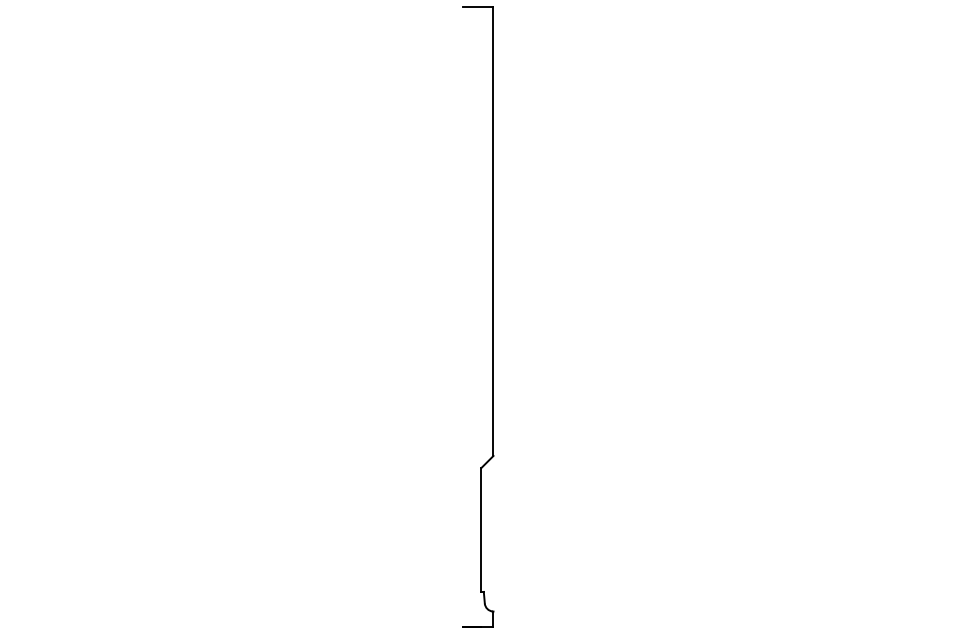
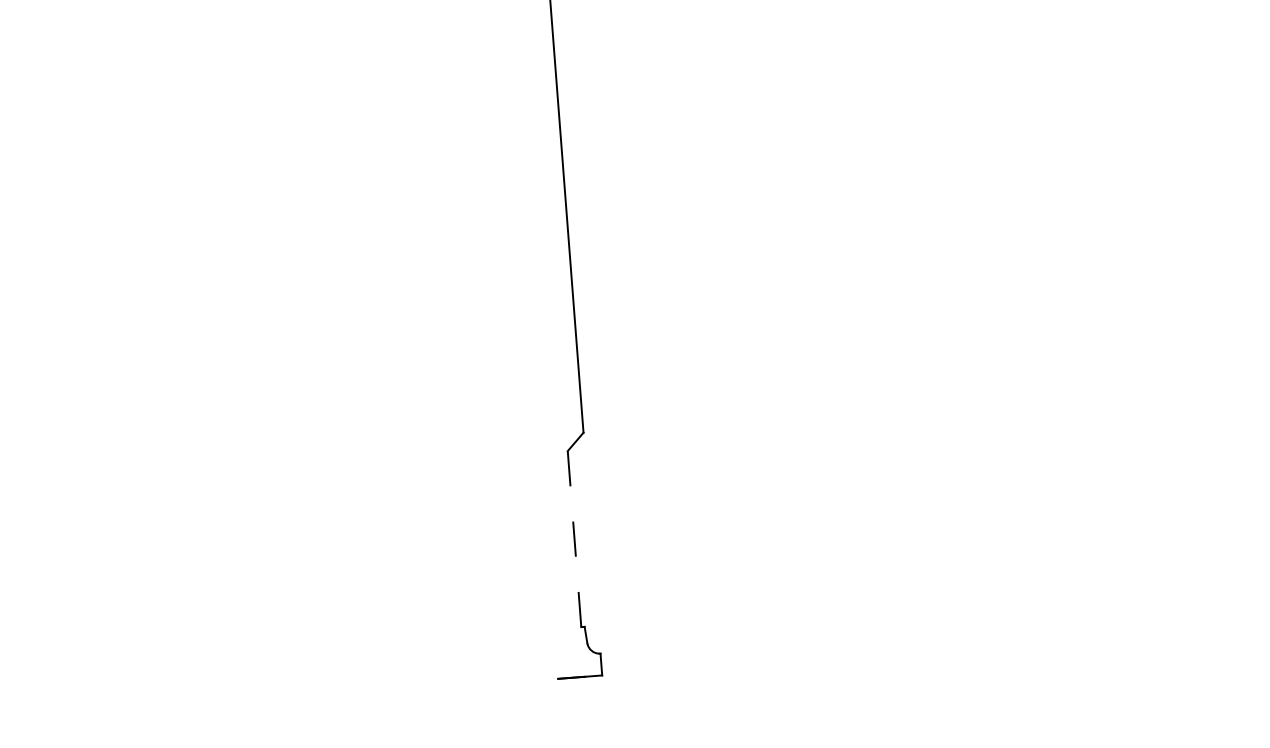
line: (481, 529) -> (574, 538), solid -> dashed

